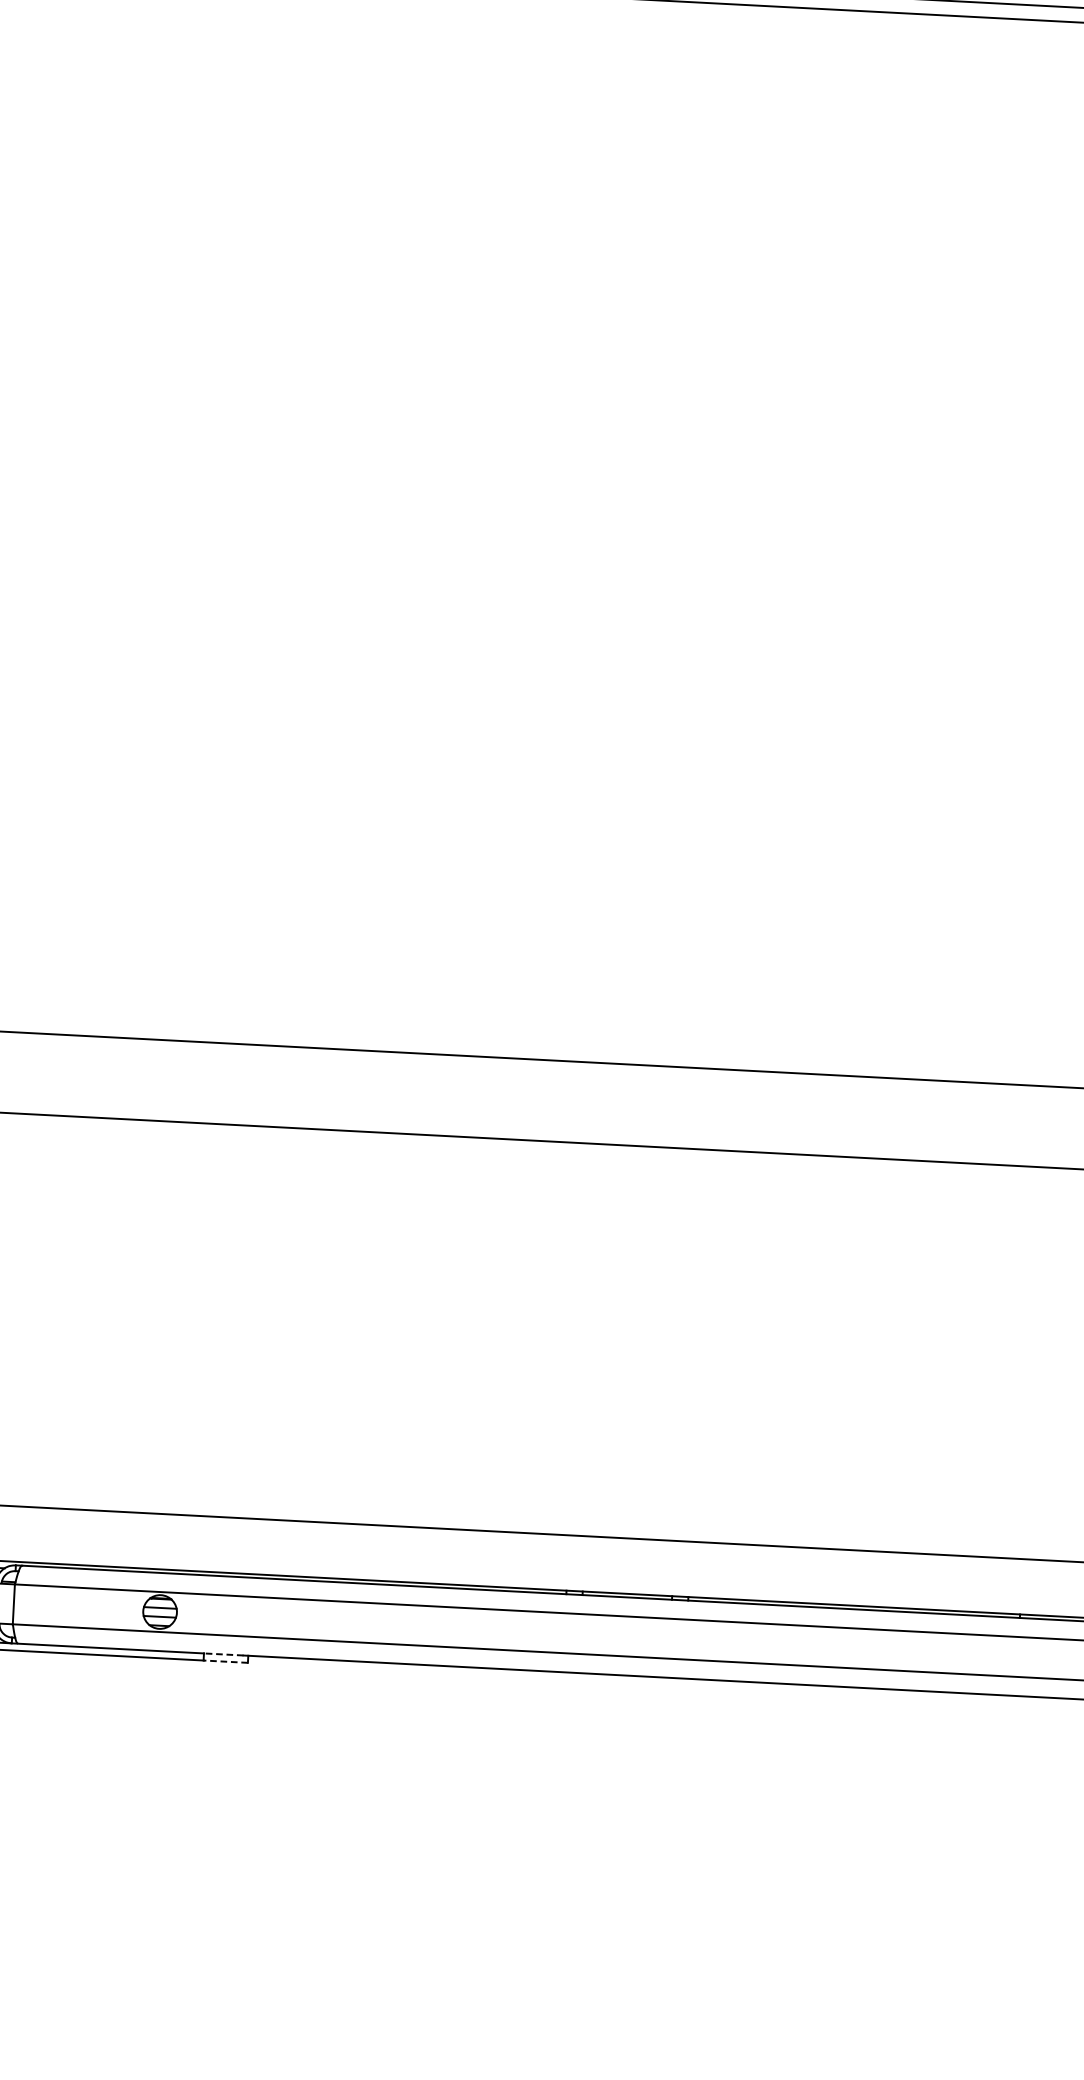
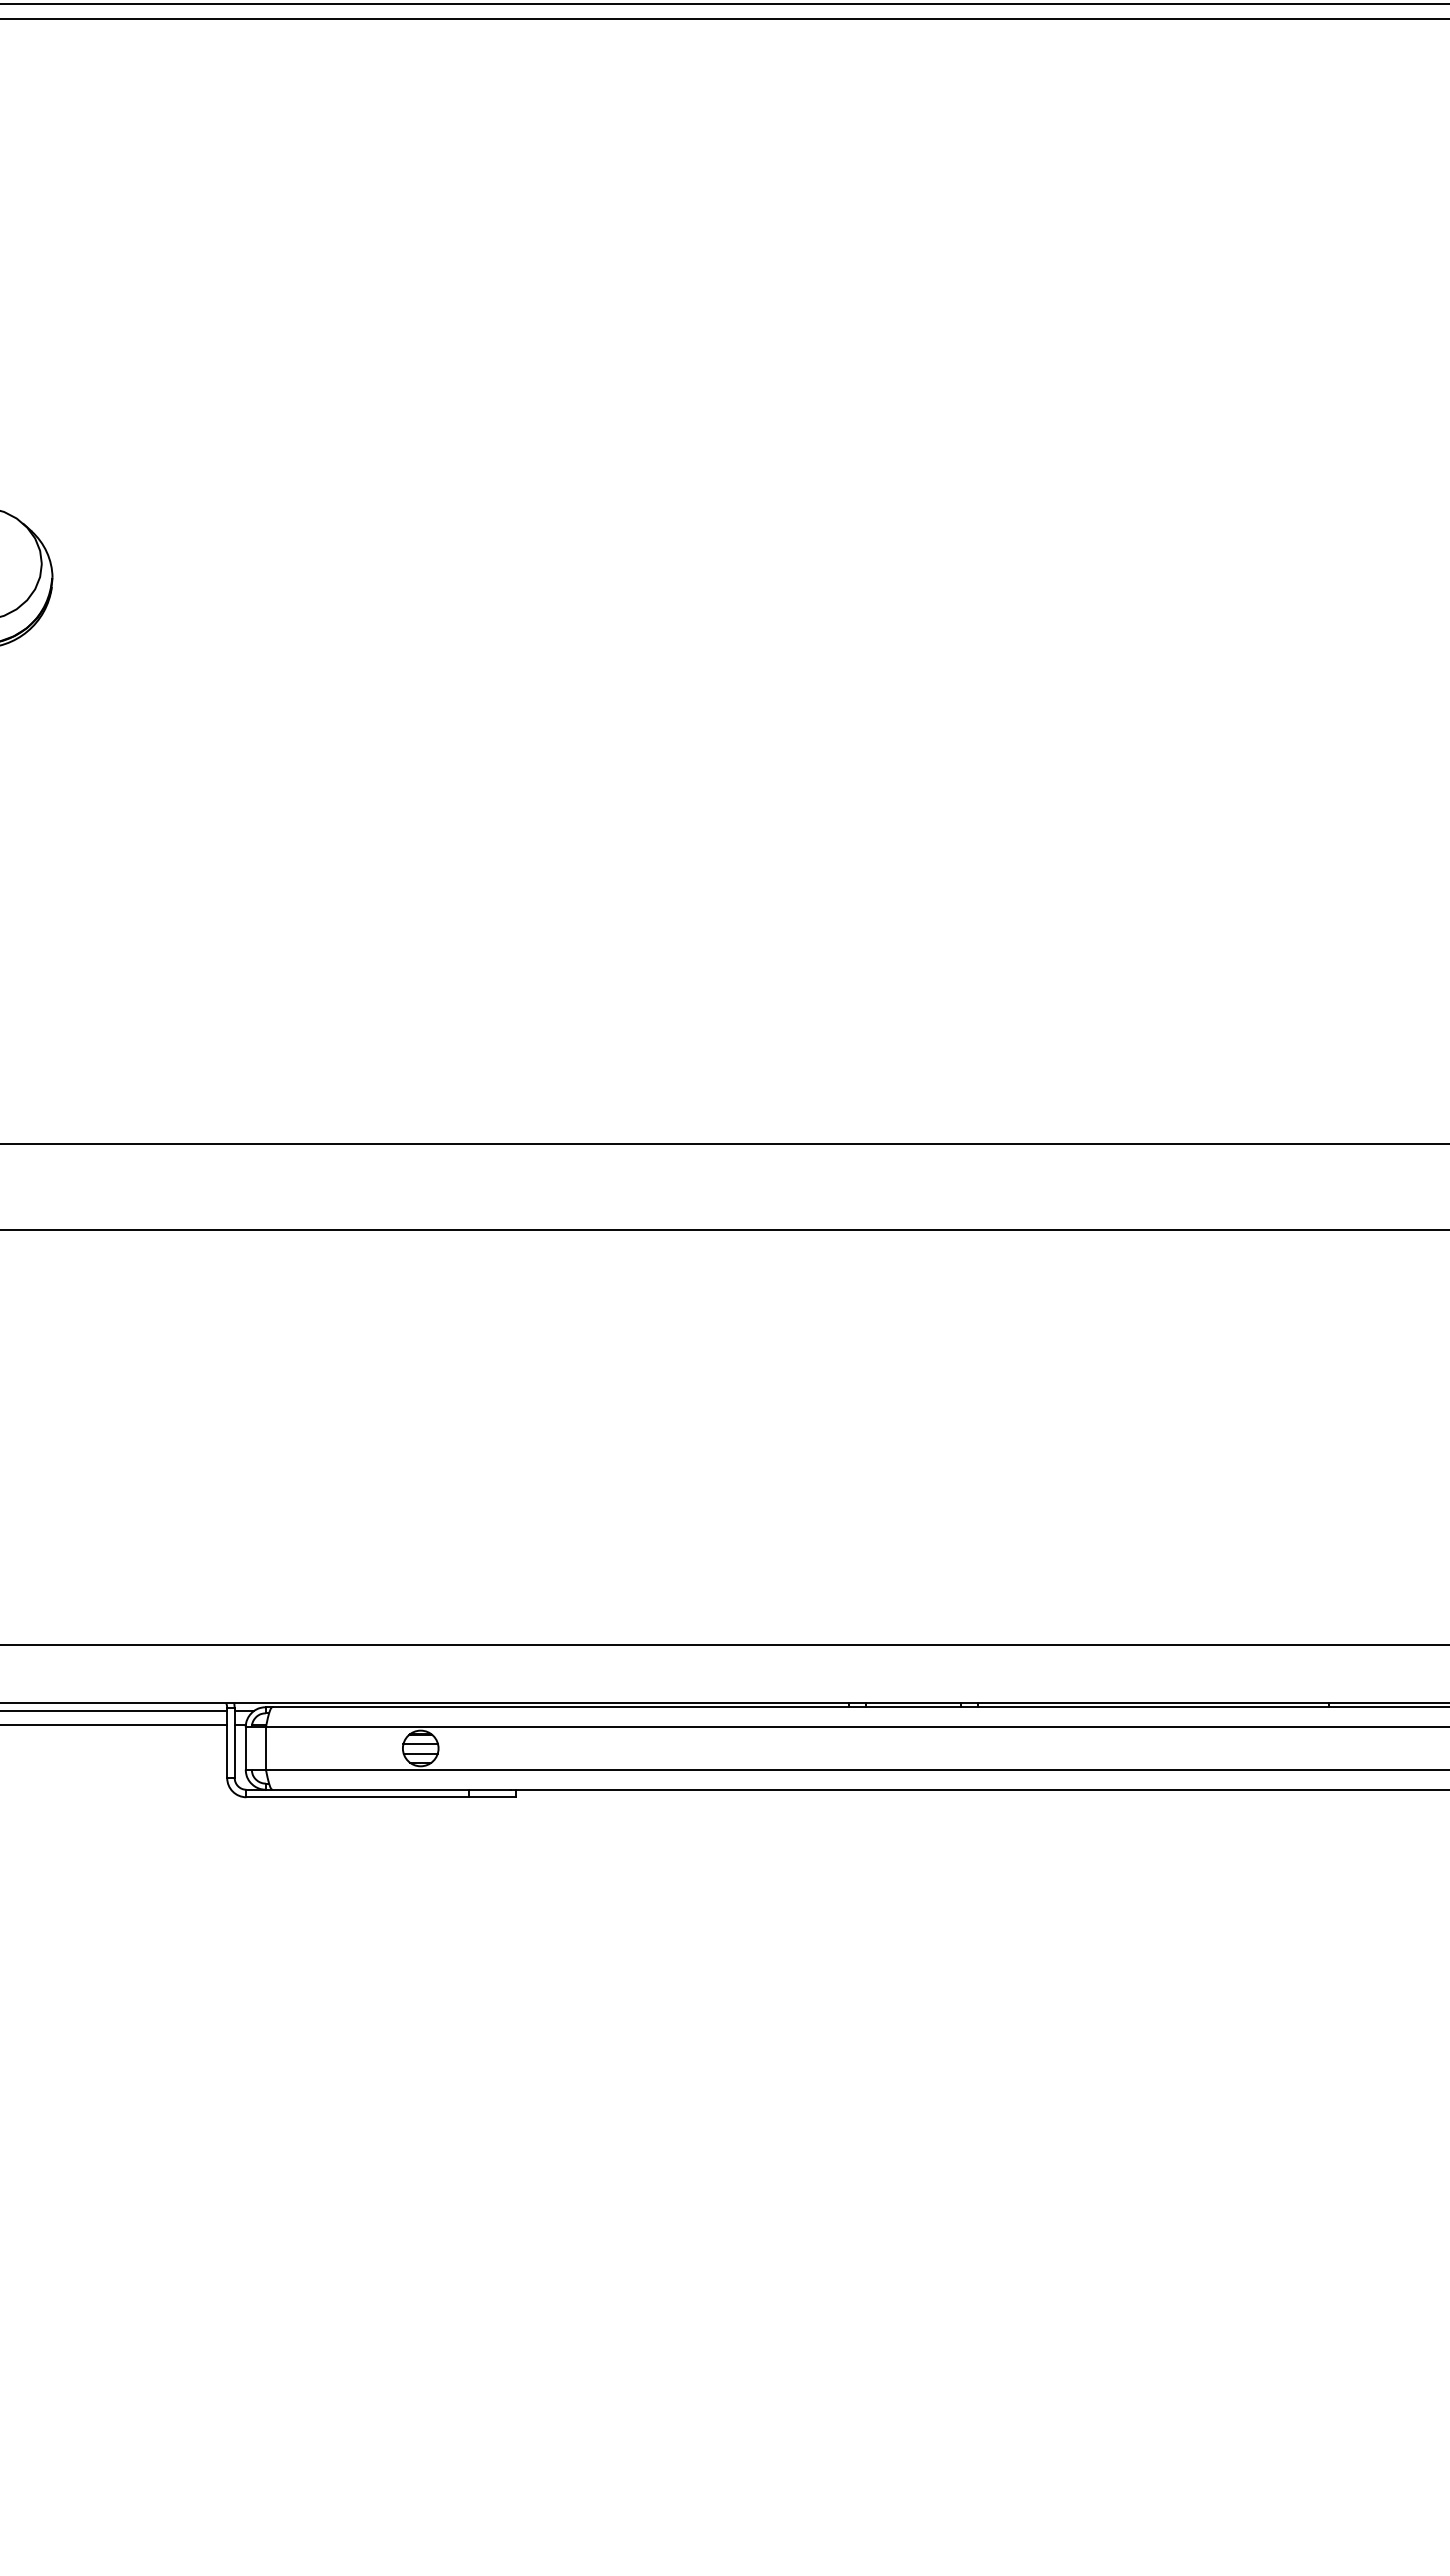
line: (223, 1654) -> (490, 1789), dashed -> solid
line: (225, 1661) -> (492, 1797), dashed -> solid

